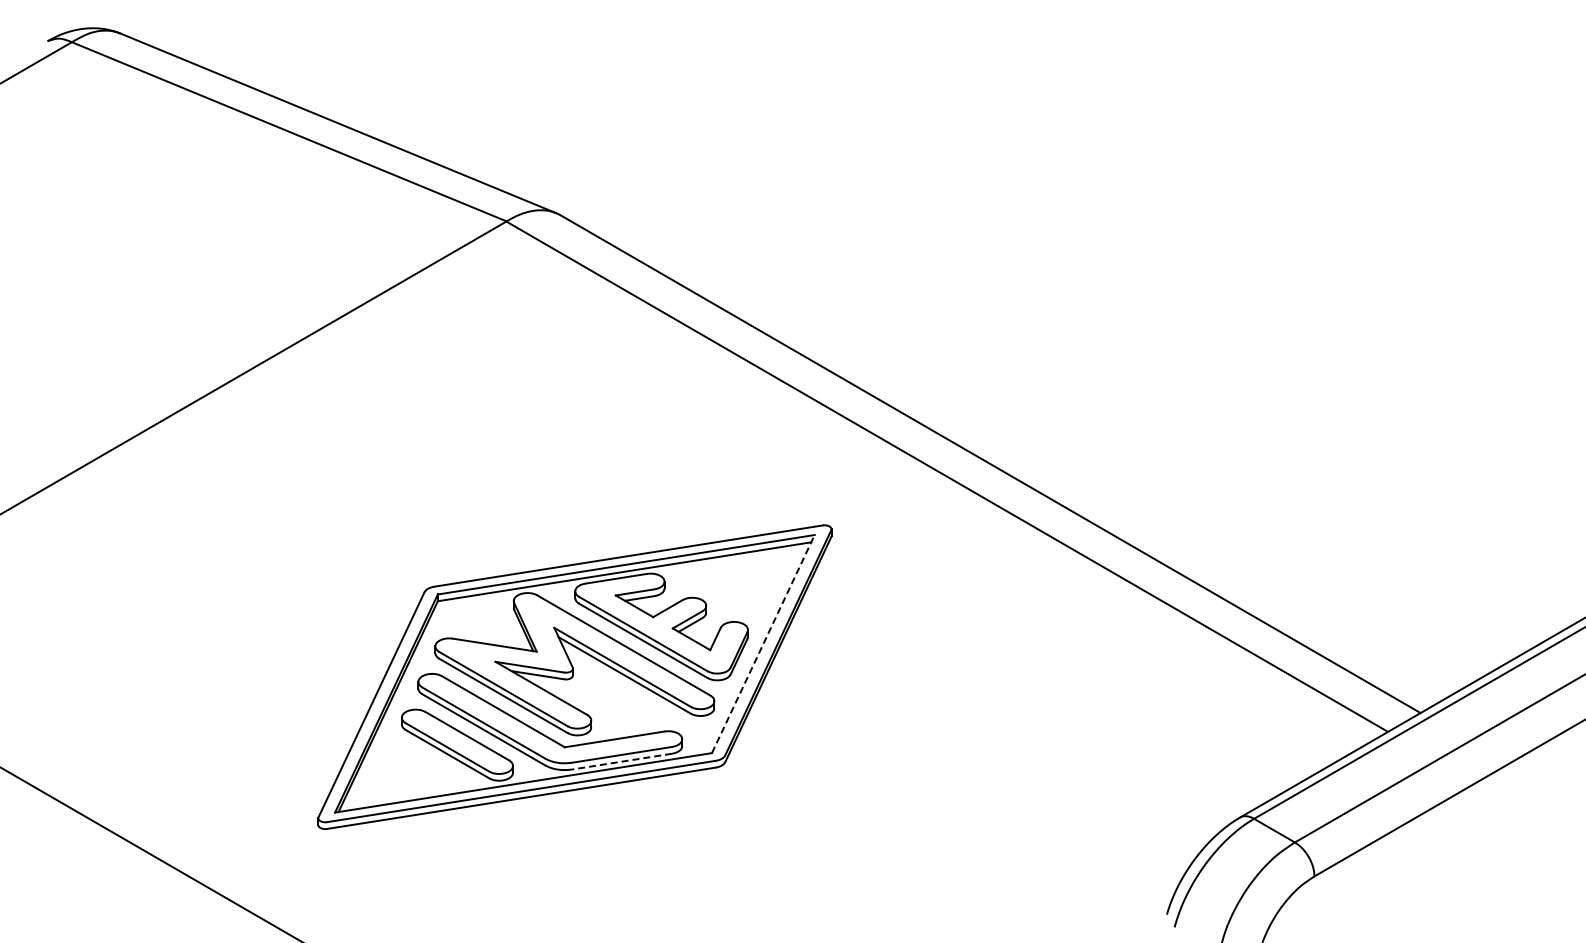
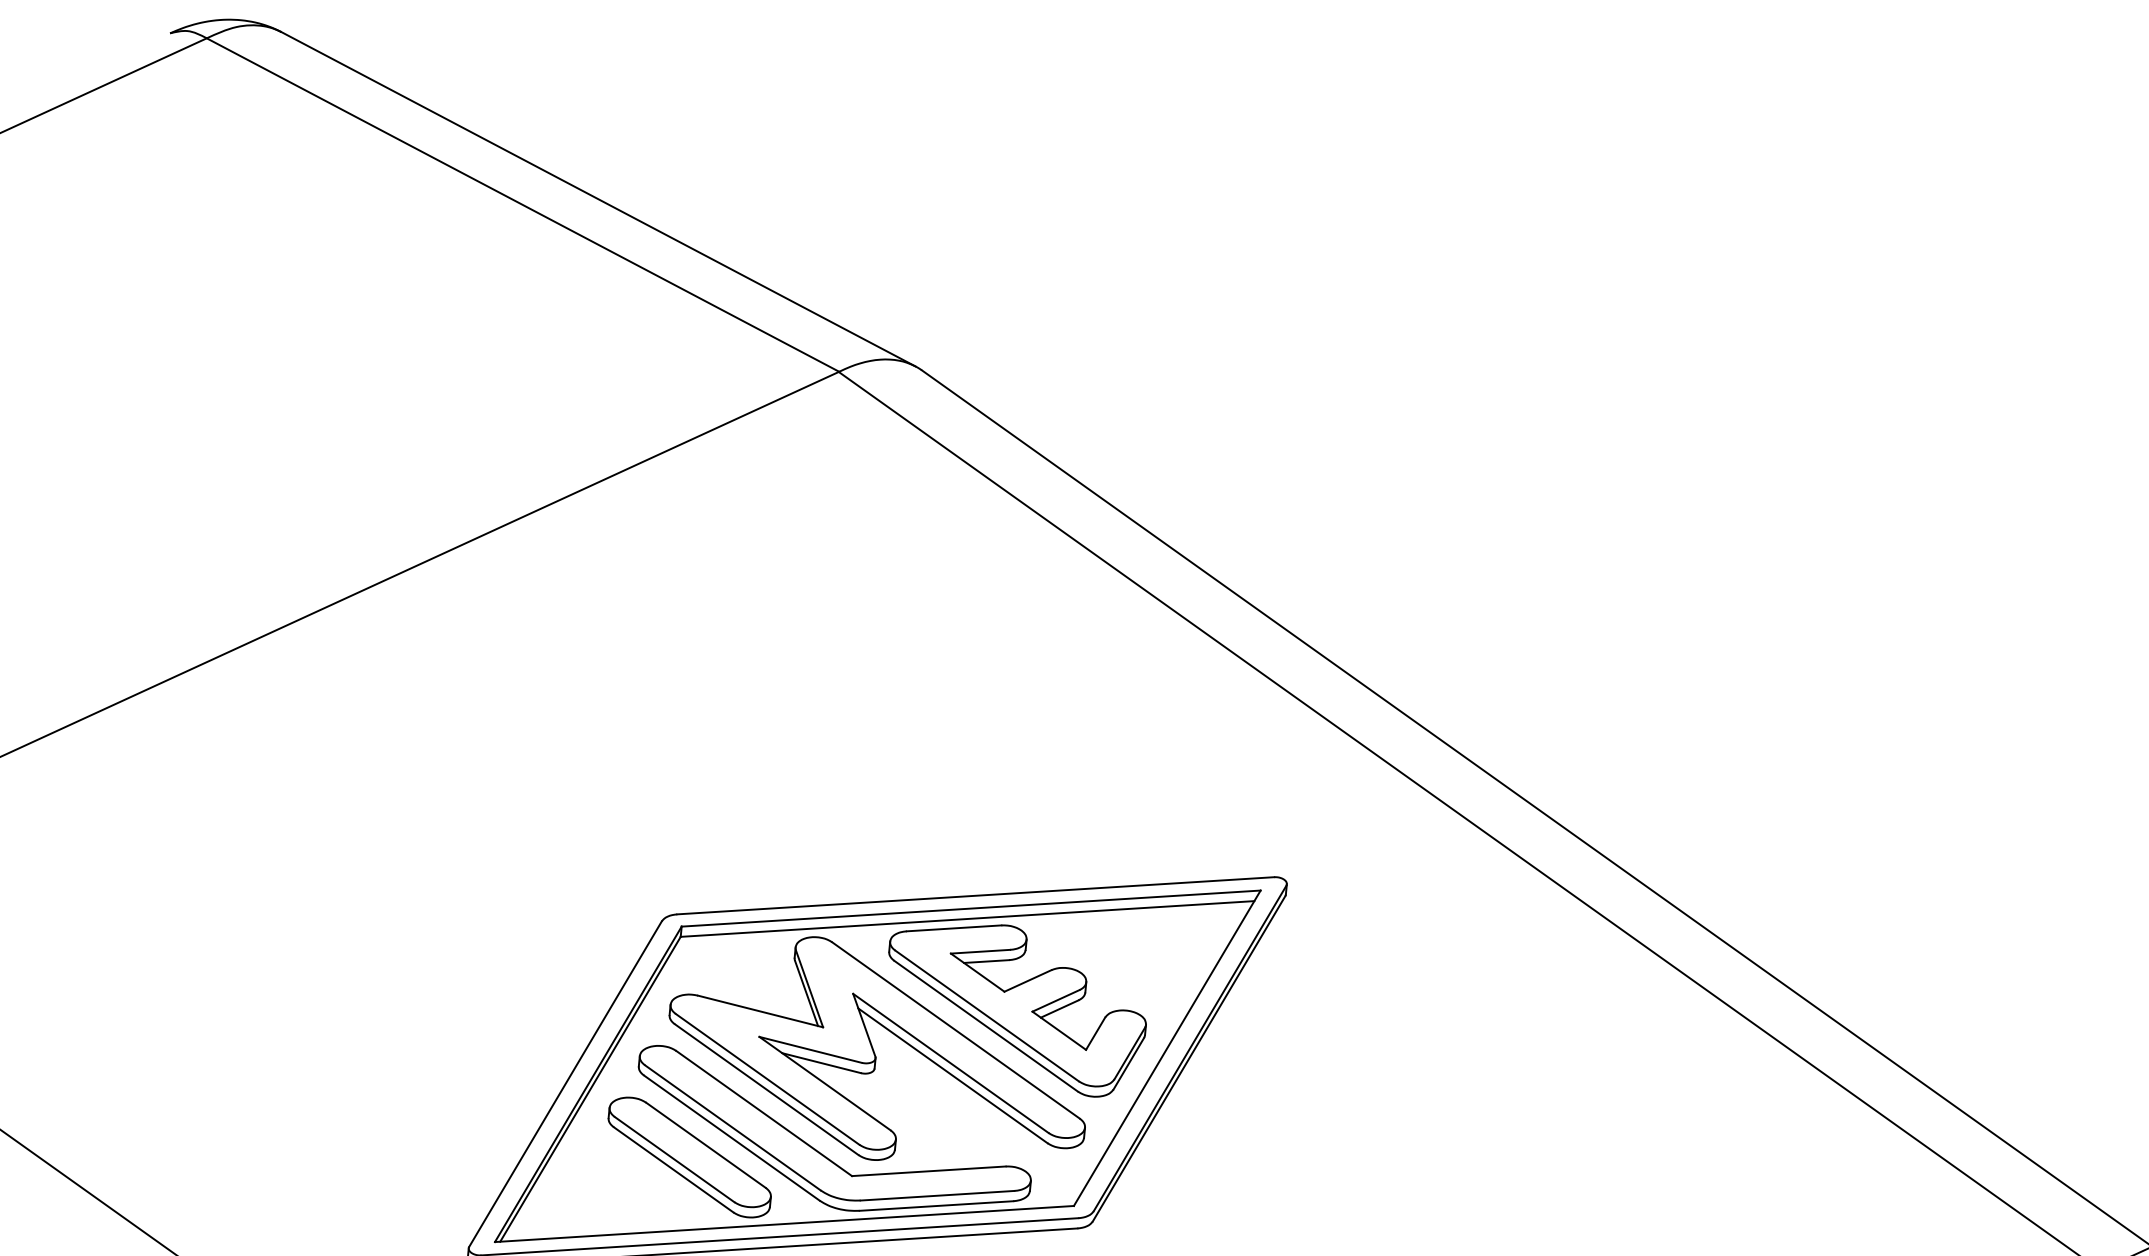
line: (763, 644) -> (1167, 1048), dashed -> solid
line: (622, 761) -> (937, 1205), dashed -> solid

